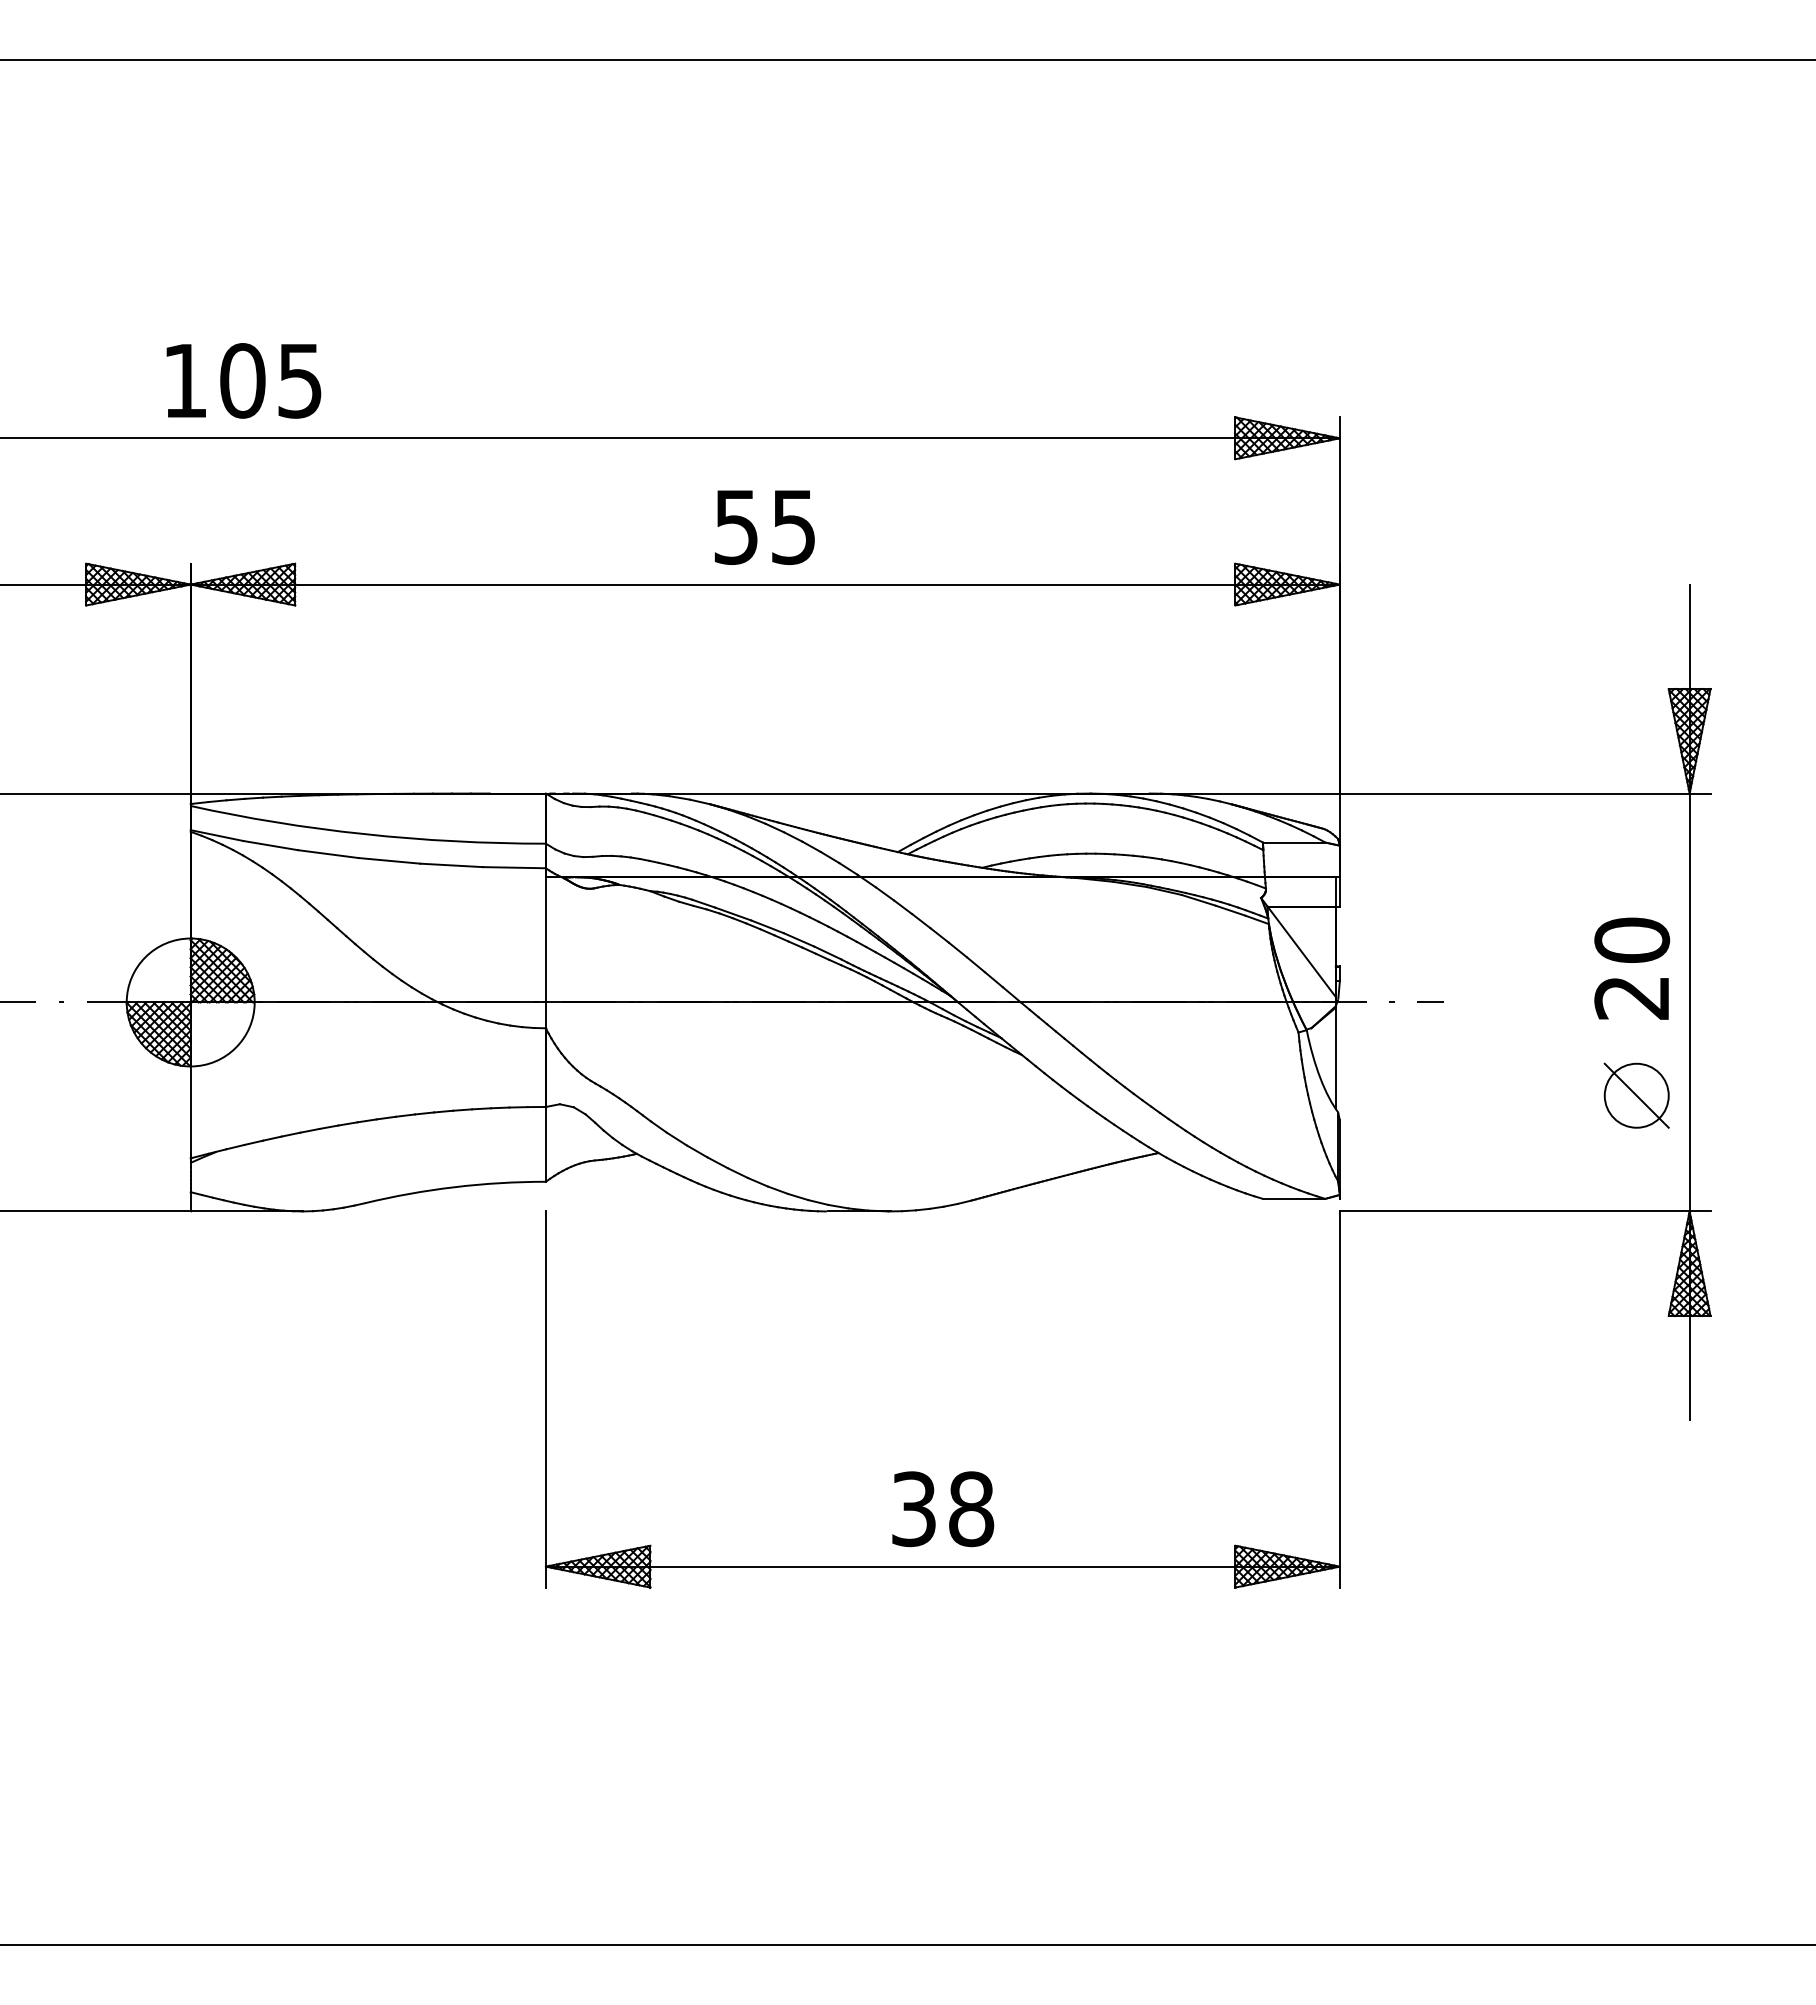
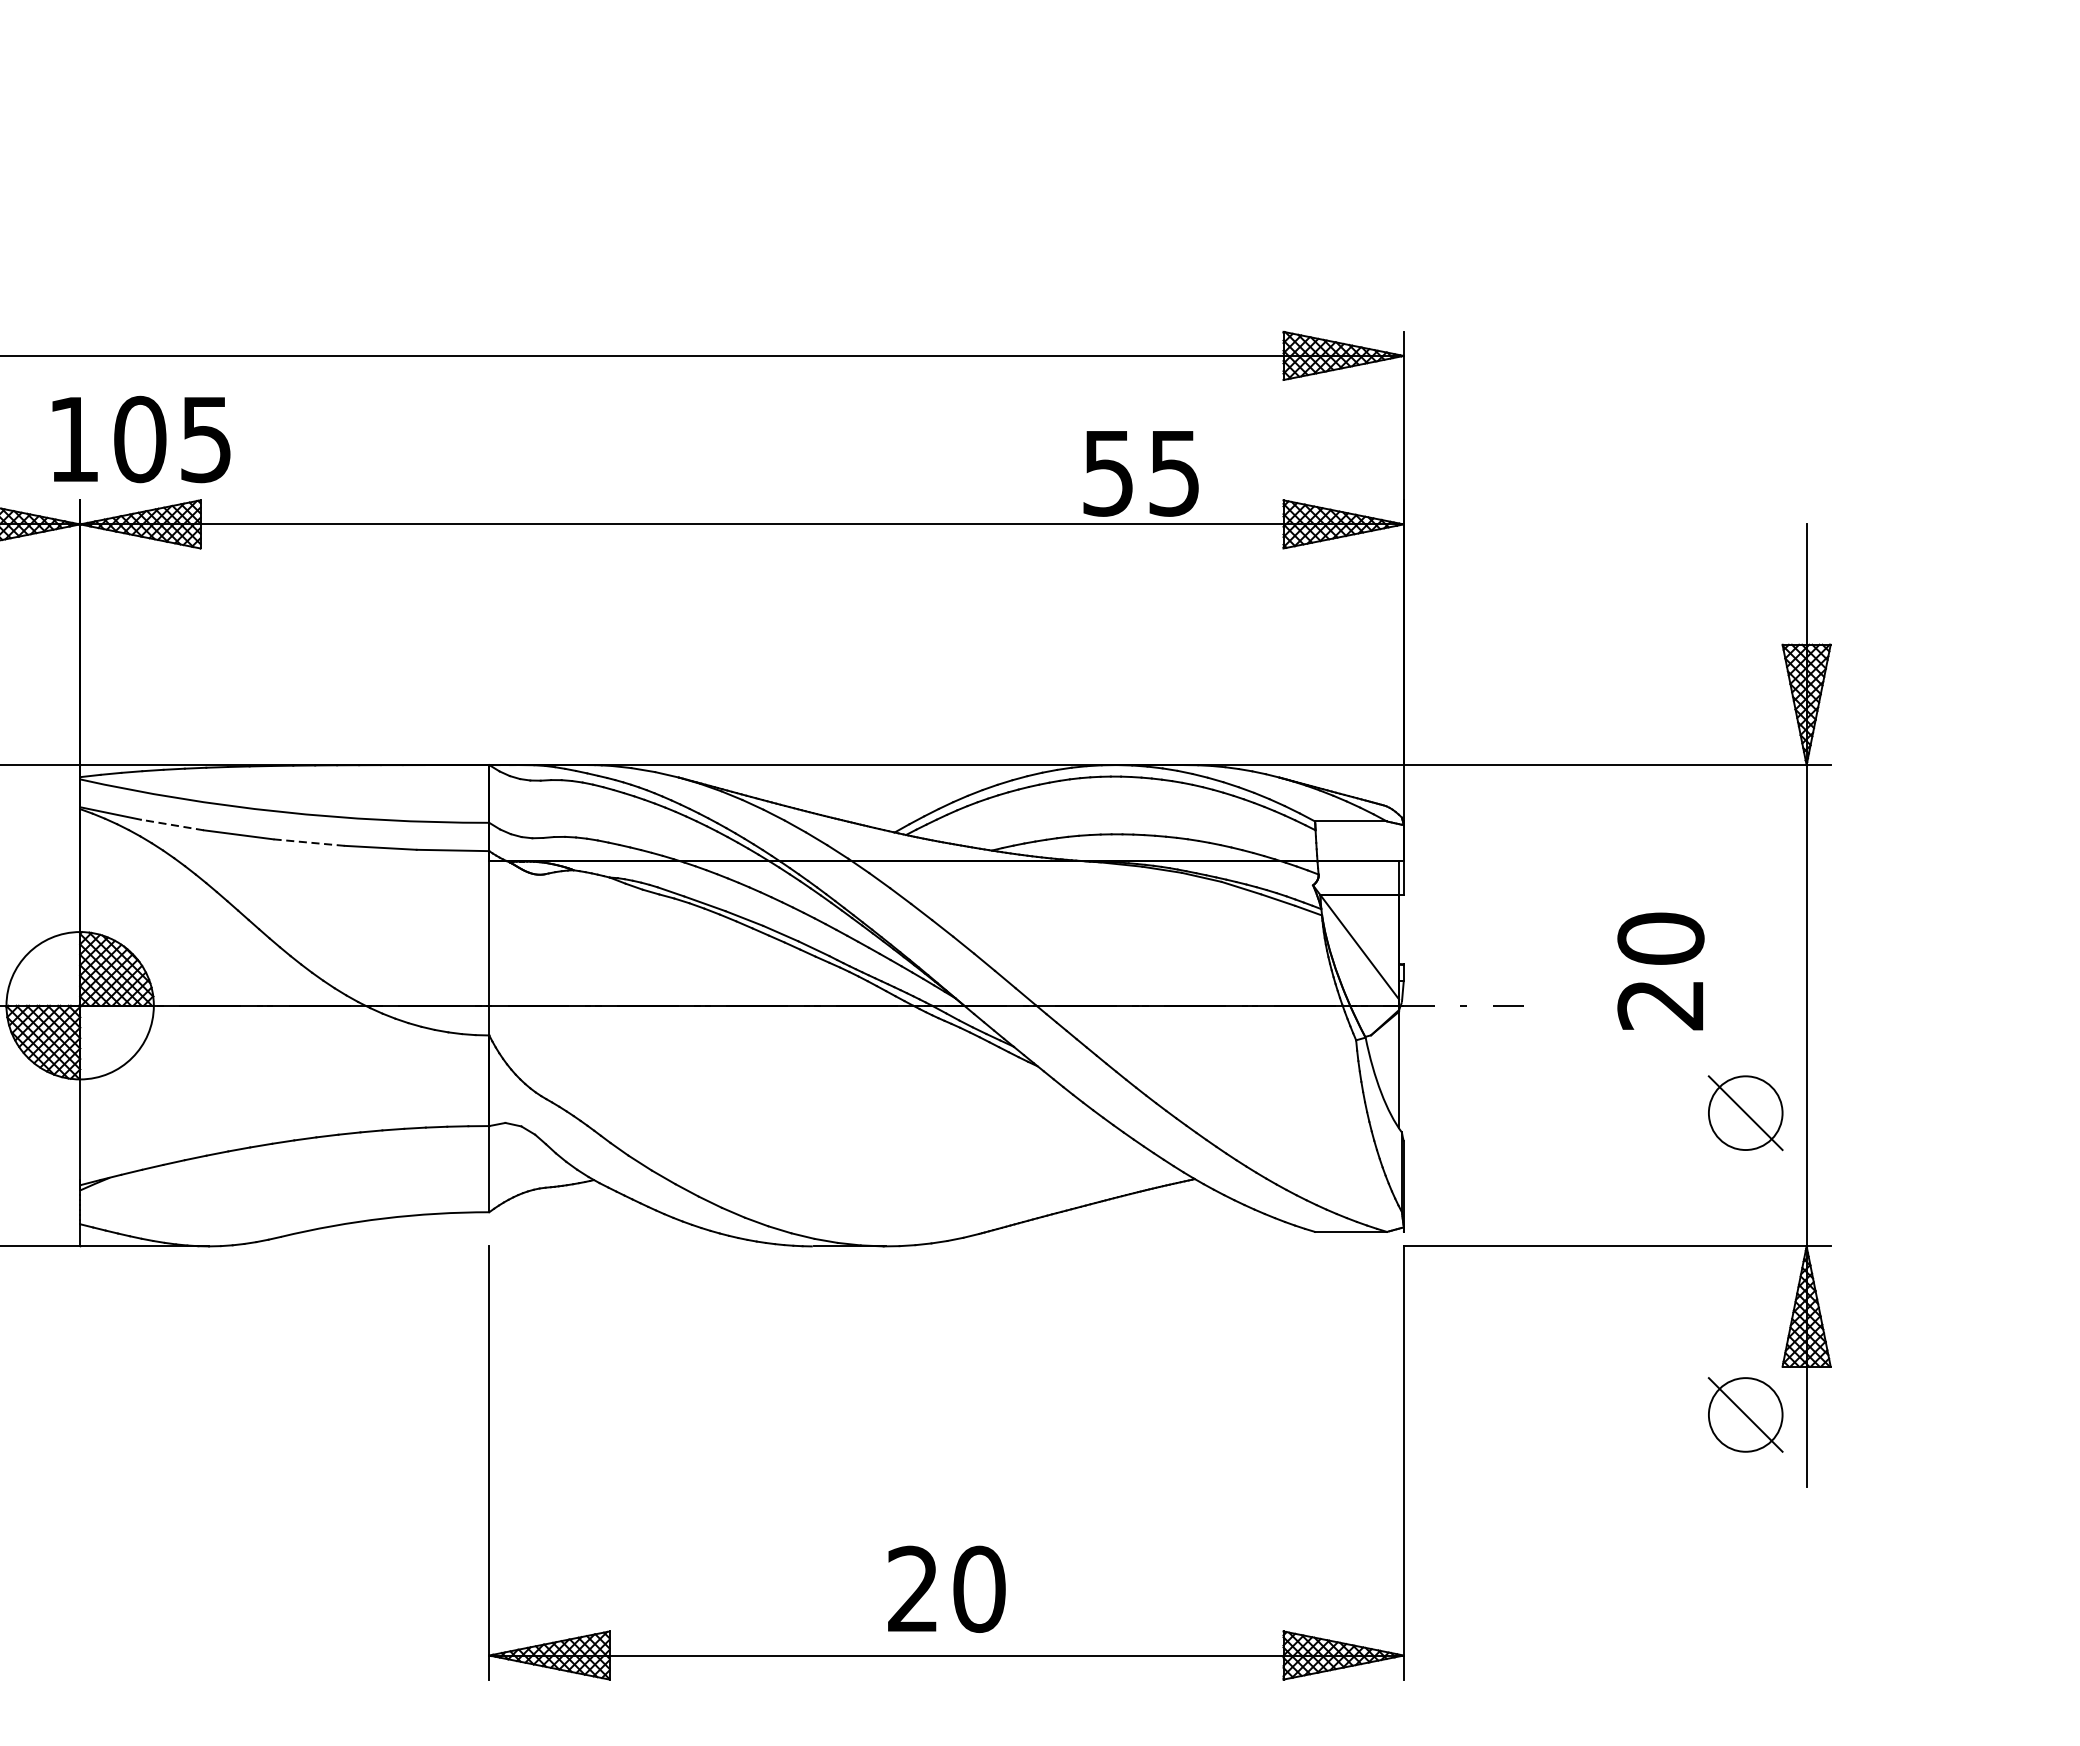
text: (243, 380) -> (140, 439), moved
text: (764, 527) -> (1140, 473), moved
line: (270, 845) -> (172, 824), solid -> dashed
line: (388, 860) -> (307, 842), solid -> dashed
text: (1632, 968) -> (1661, 971), moved
part: (1636, 1357) -> (1745, 1414), added
text: (943, 1509) -> (947, 1589), 38 -> 20

